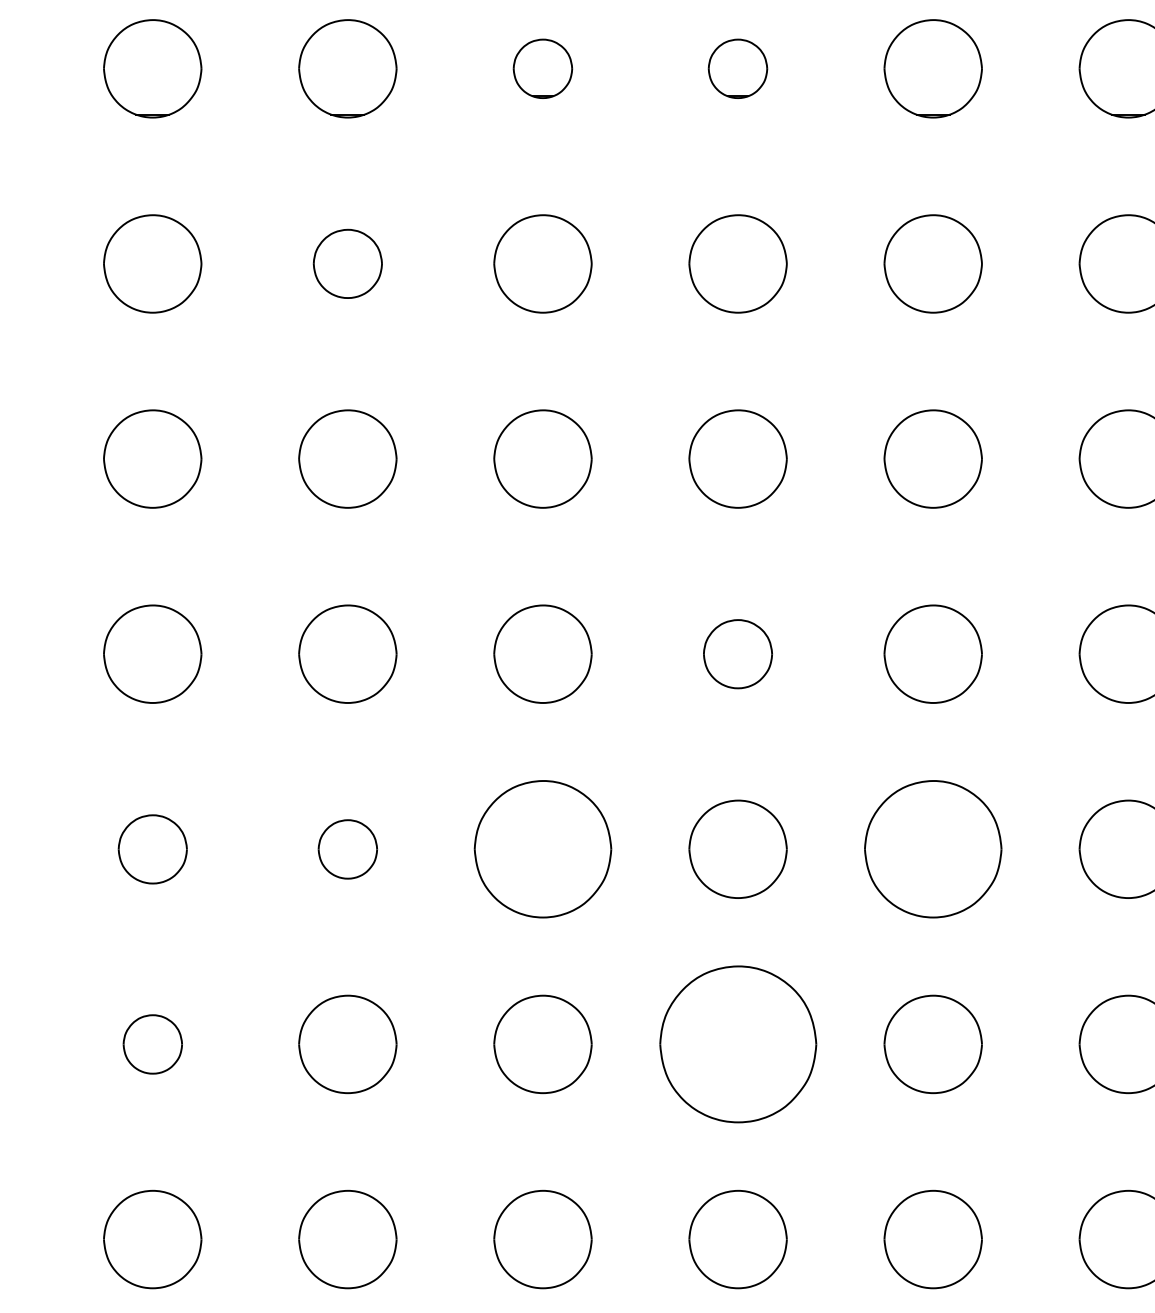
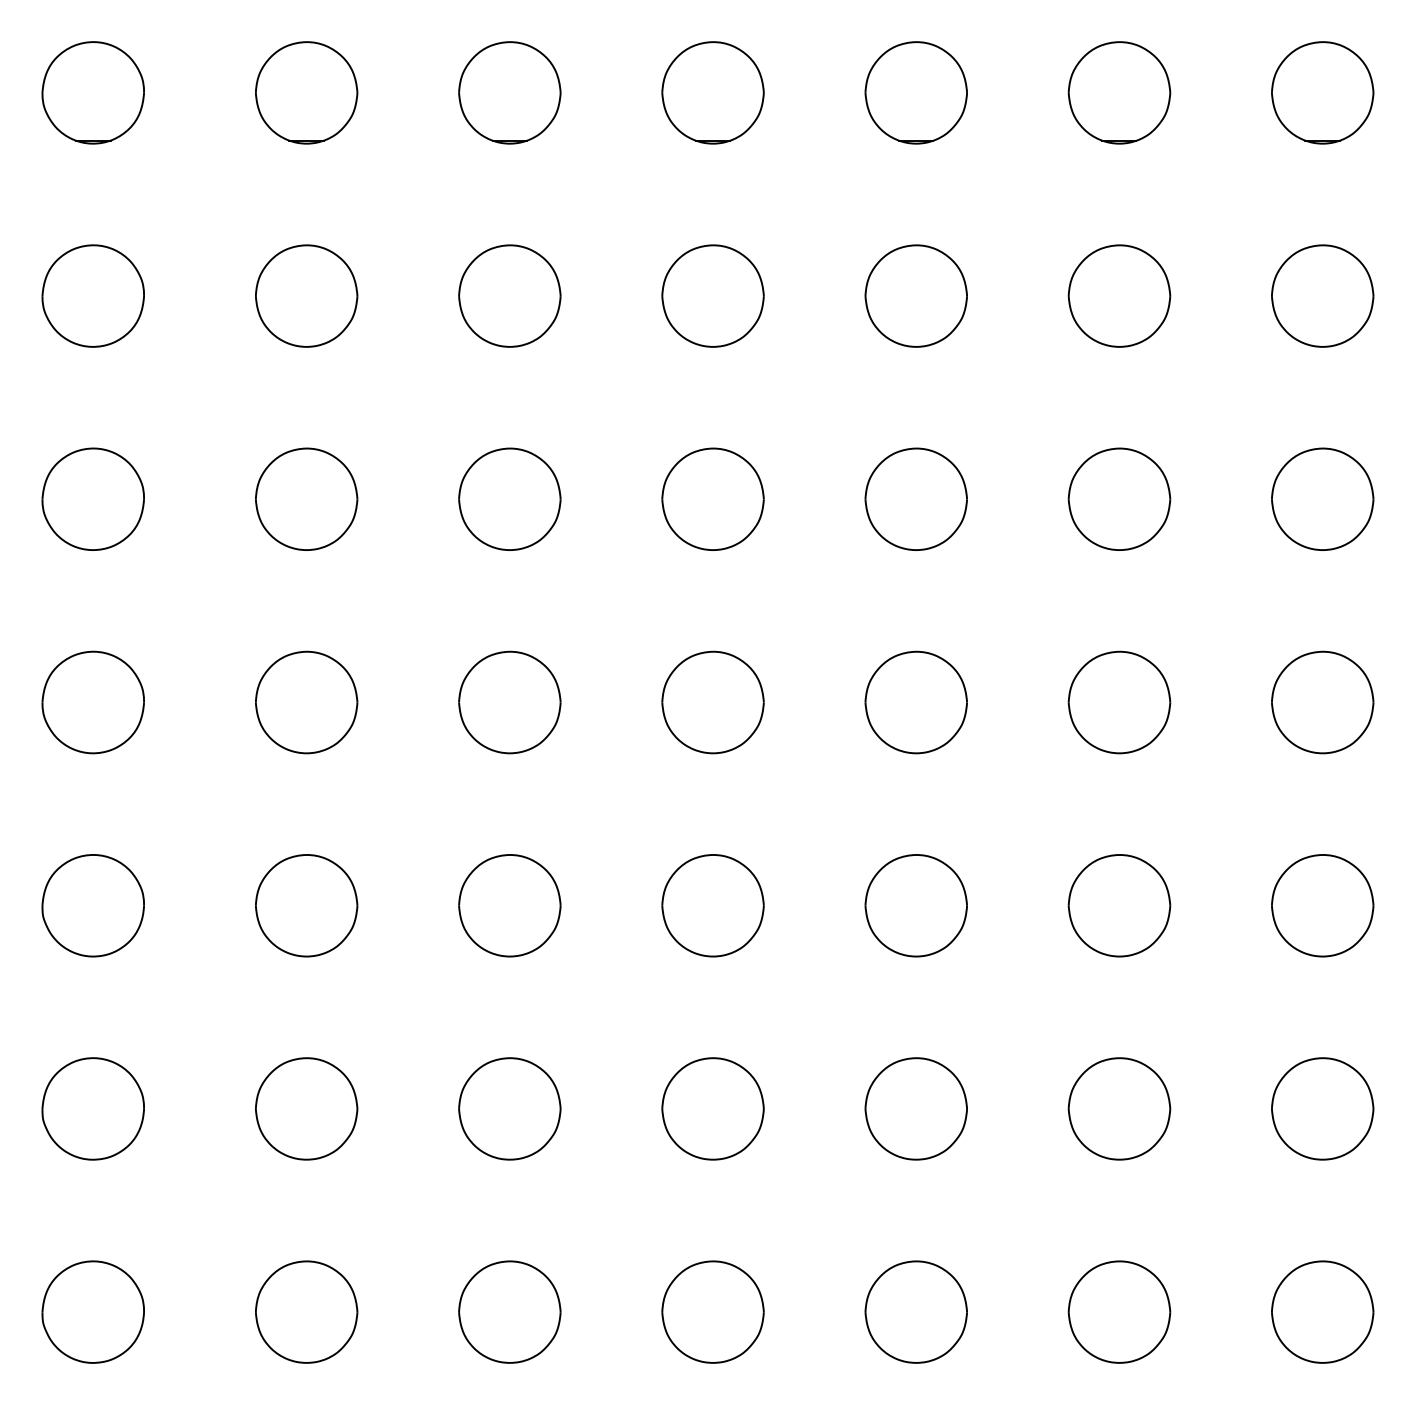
part: (542, 68) -> (712, 92), size x1.67
part: (737, 68) -> (915, 92), size x1.67
part: (347, 263) -> (509, 295), size x1.43
part: (737, 654) -> (915, 702), size x1.43
part: (152, 849) -> (306, 905), size x1.43
part: (347, 849) -> (509, 905), size x1.67
part: (542, 849) -> (712, 905), size x0.71
part: (933, 849) -> (1119, 905), size x0.71
part: (152, 1044) -> (306, 1108), size x1.67
part: (737, 1044) -> (915, 1108), size x0.62

